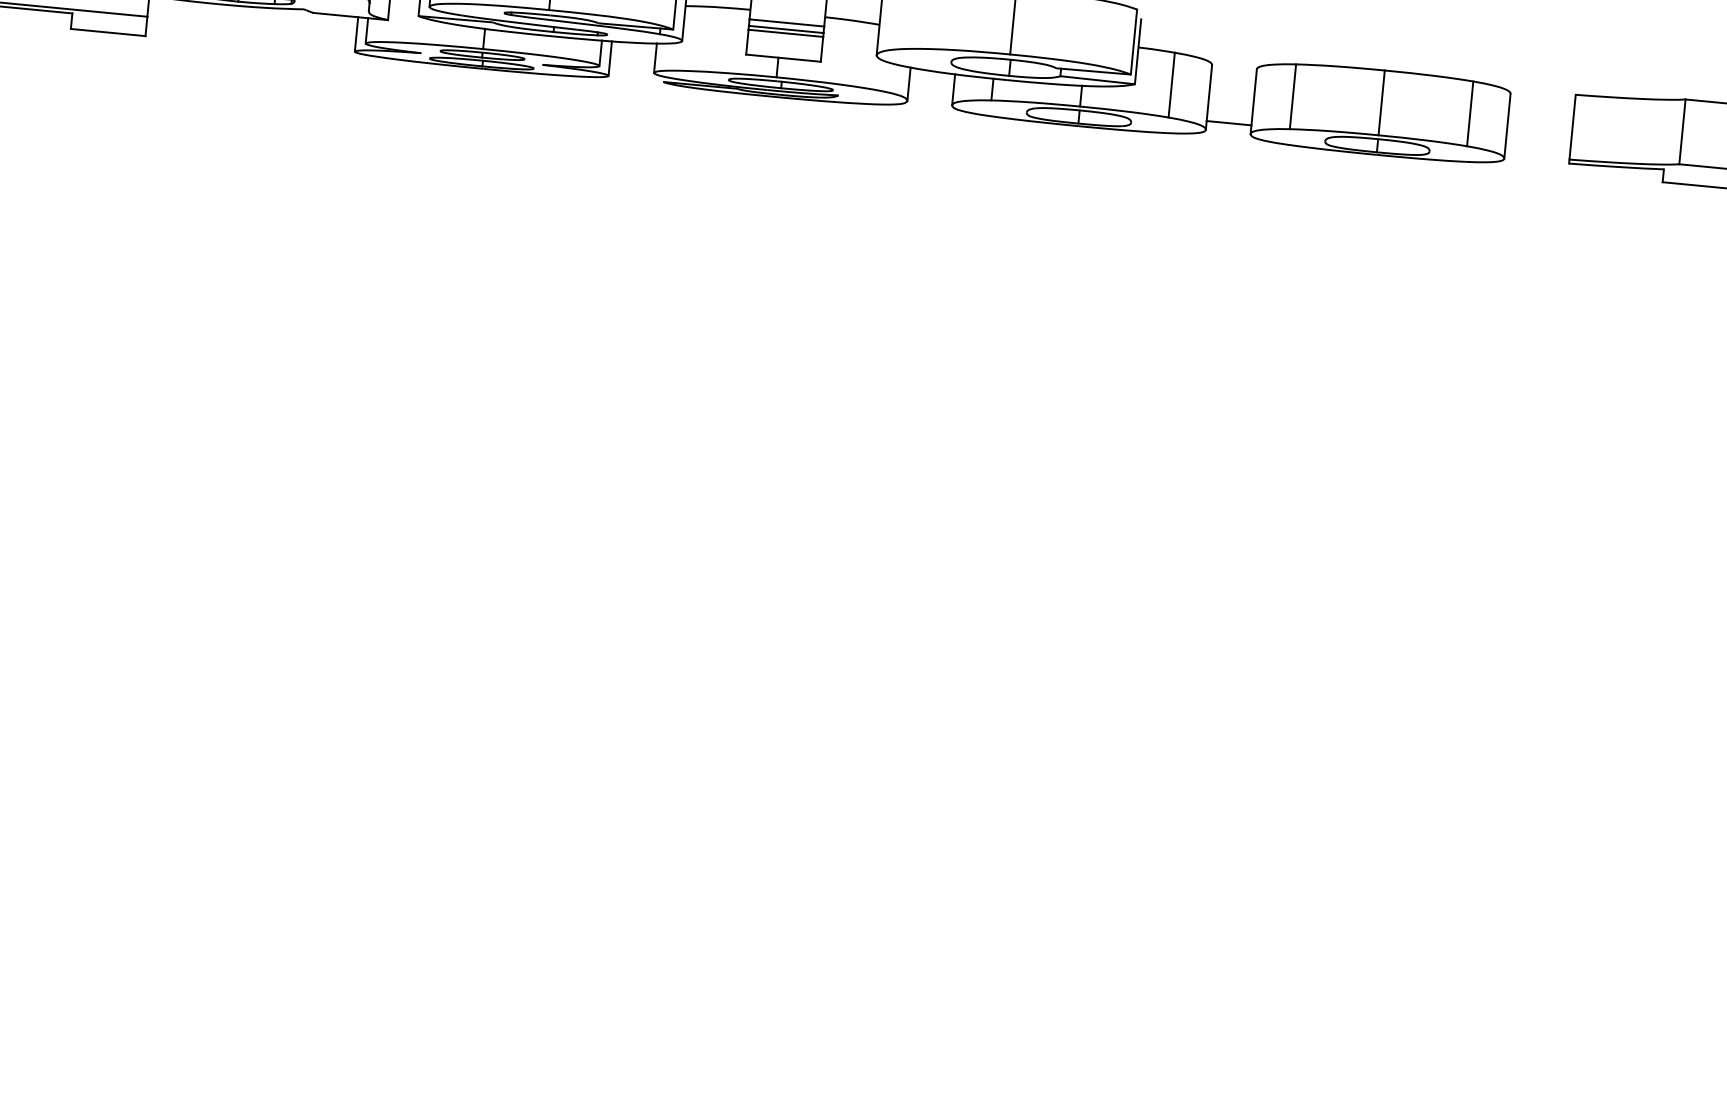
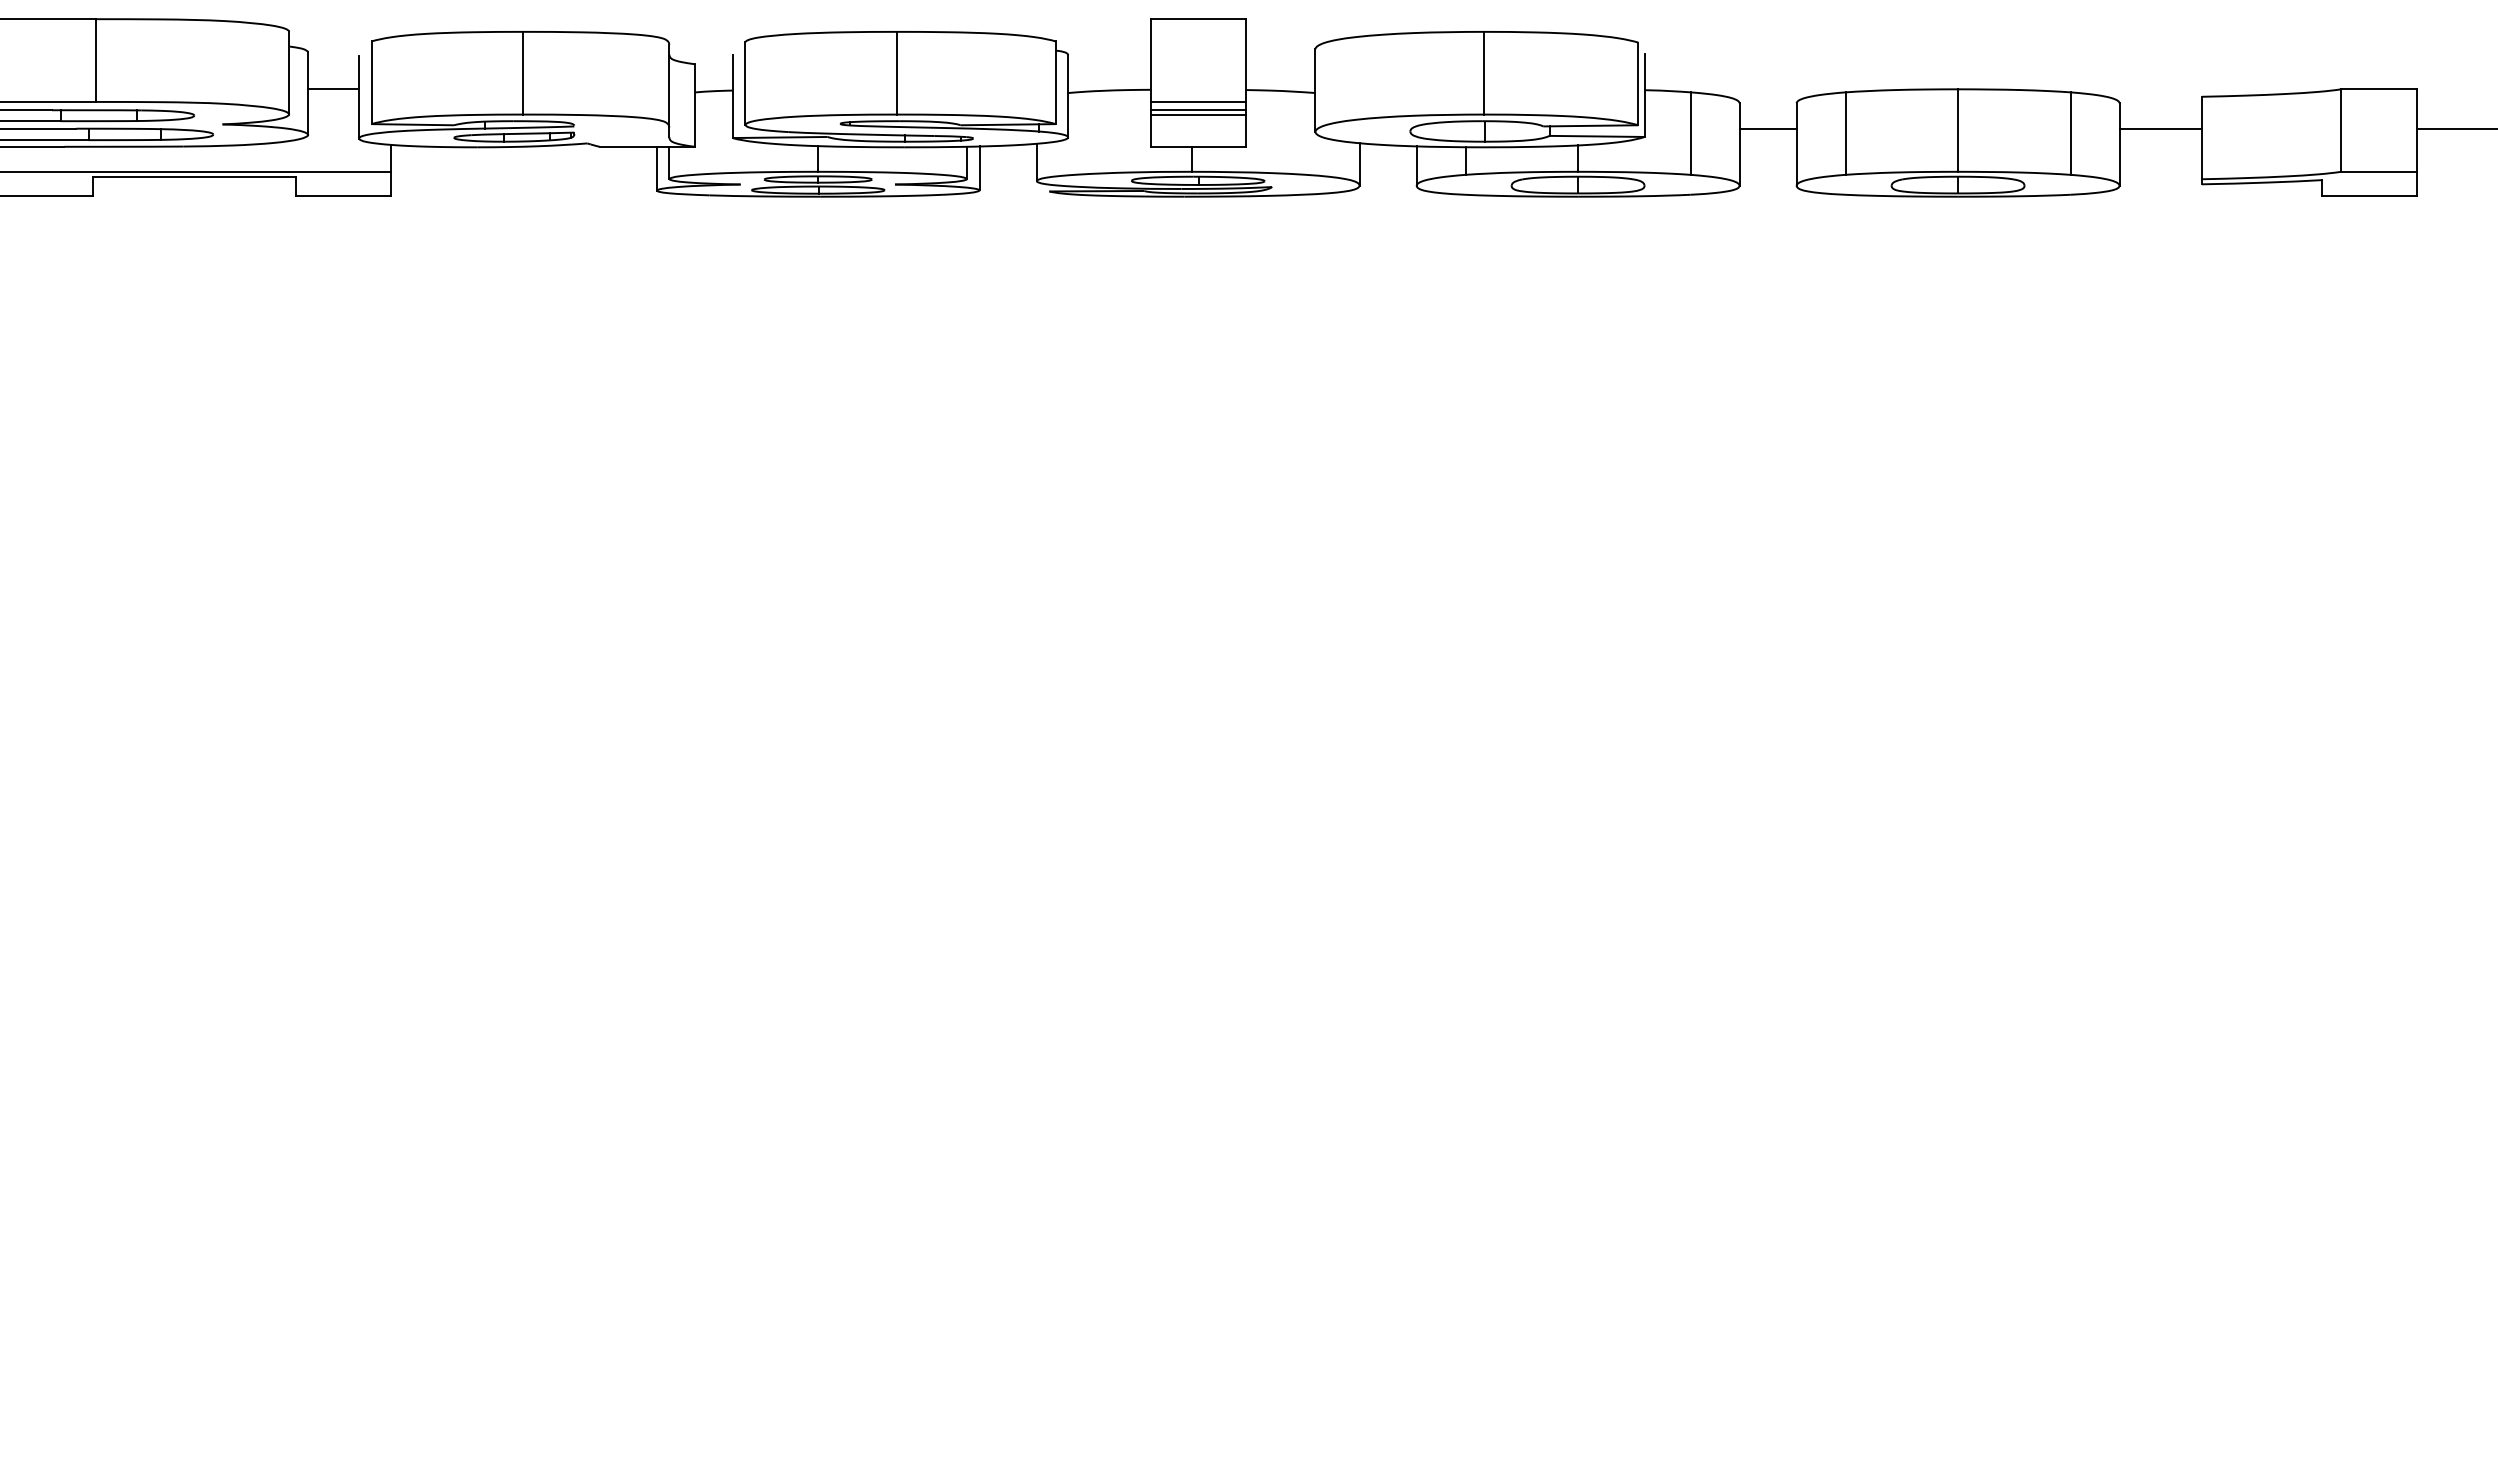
line: (1540, 116) -> (2160, 128), added
line: (1228, 123) -> (1767, 128), moved

